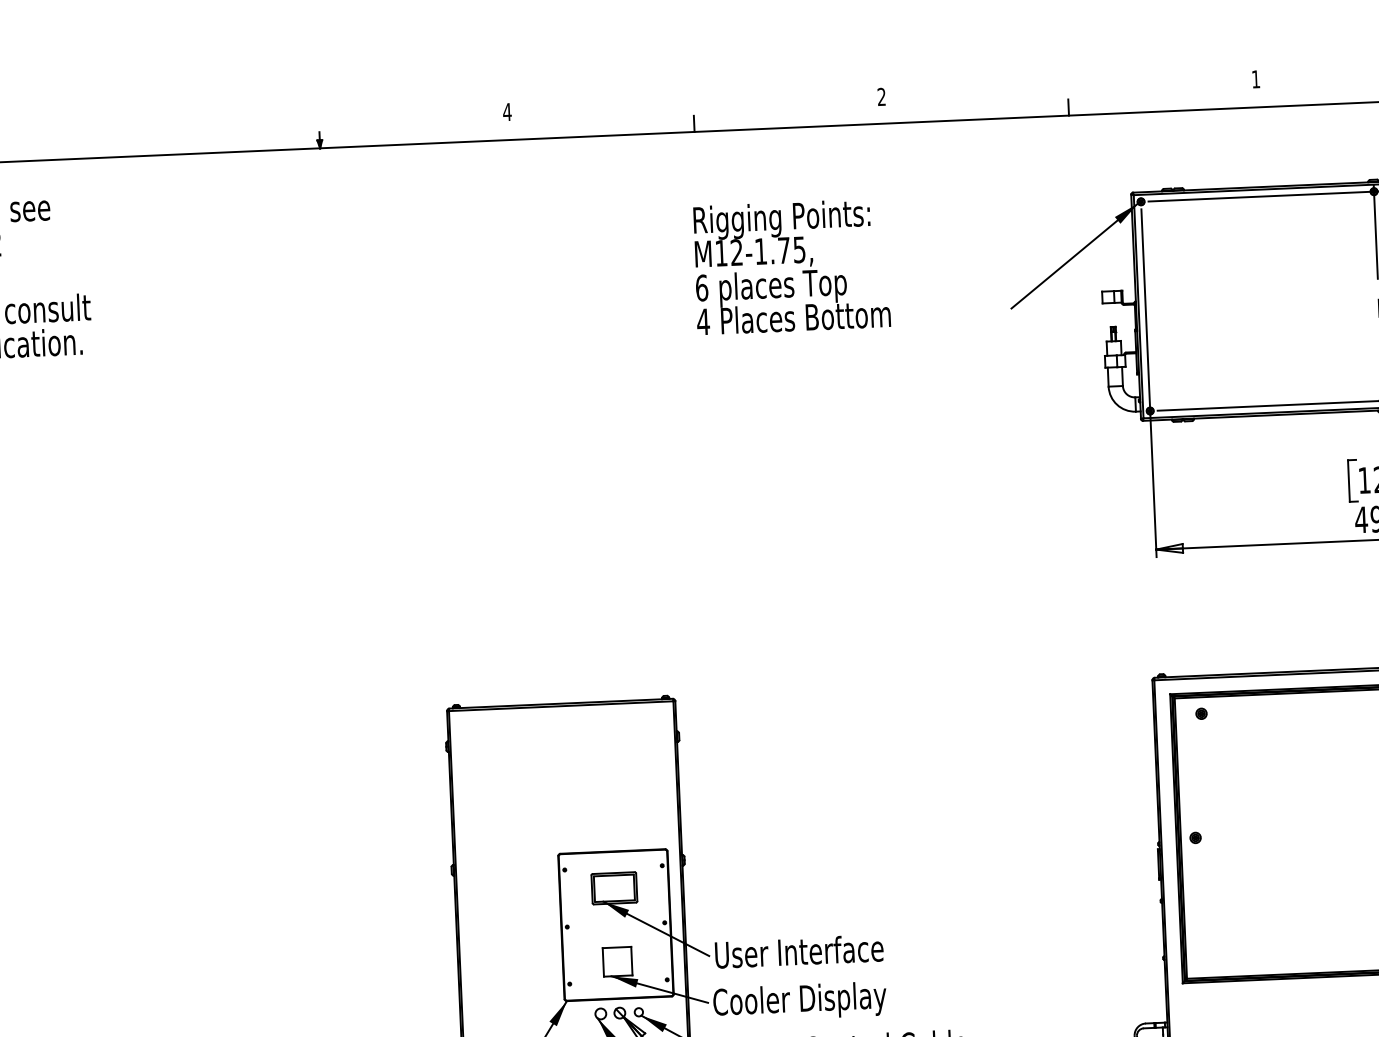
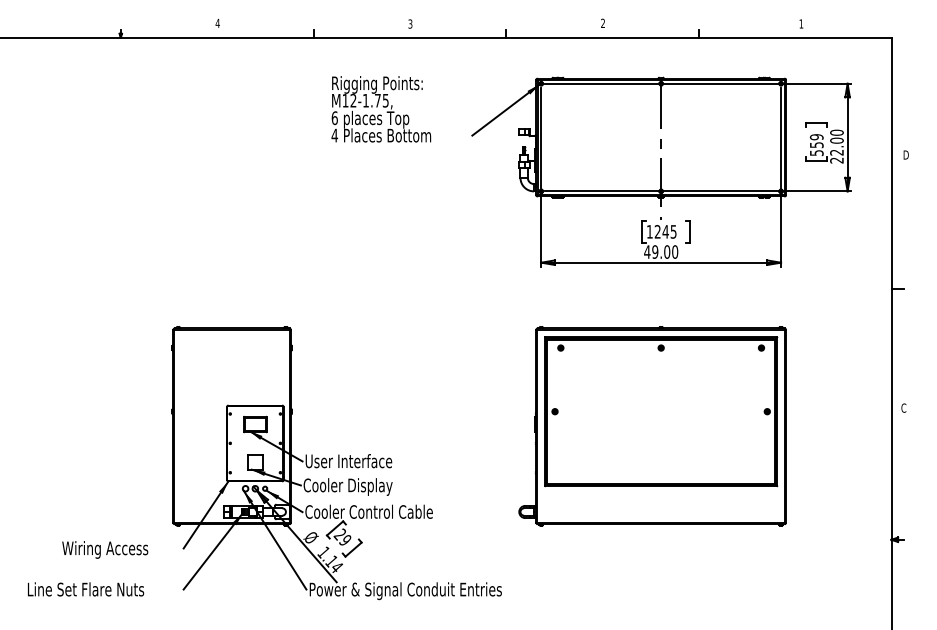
text: (1254, 77) -> (602, 22), 1 -> 2
text: (881, 97) -> (410, 24), 2 -> 3
text: (791, 267) -> (381, 109), moved

